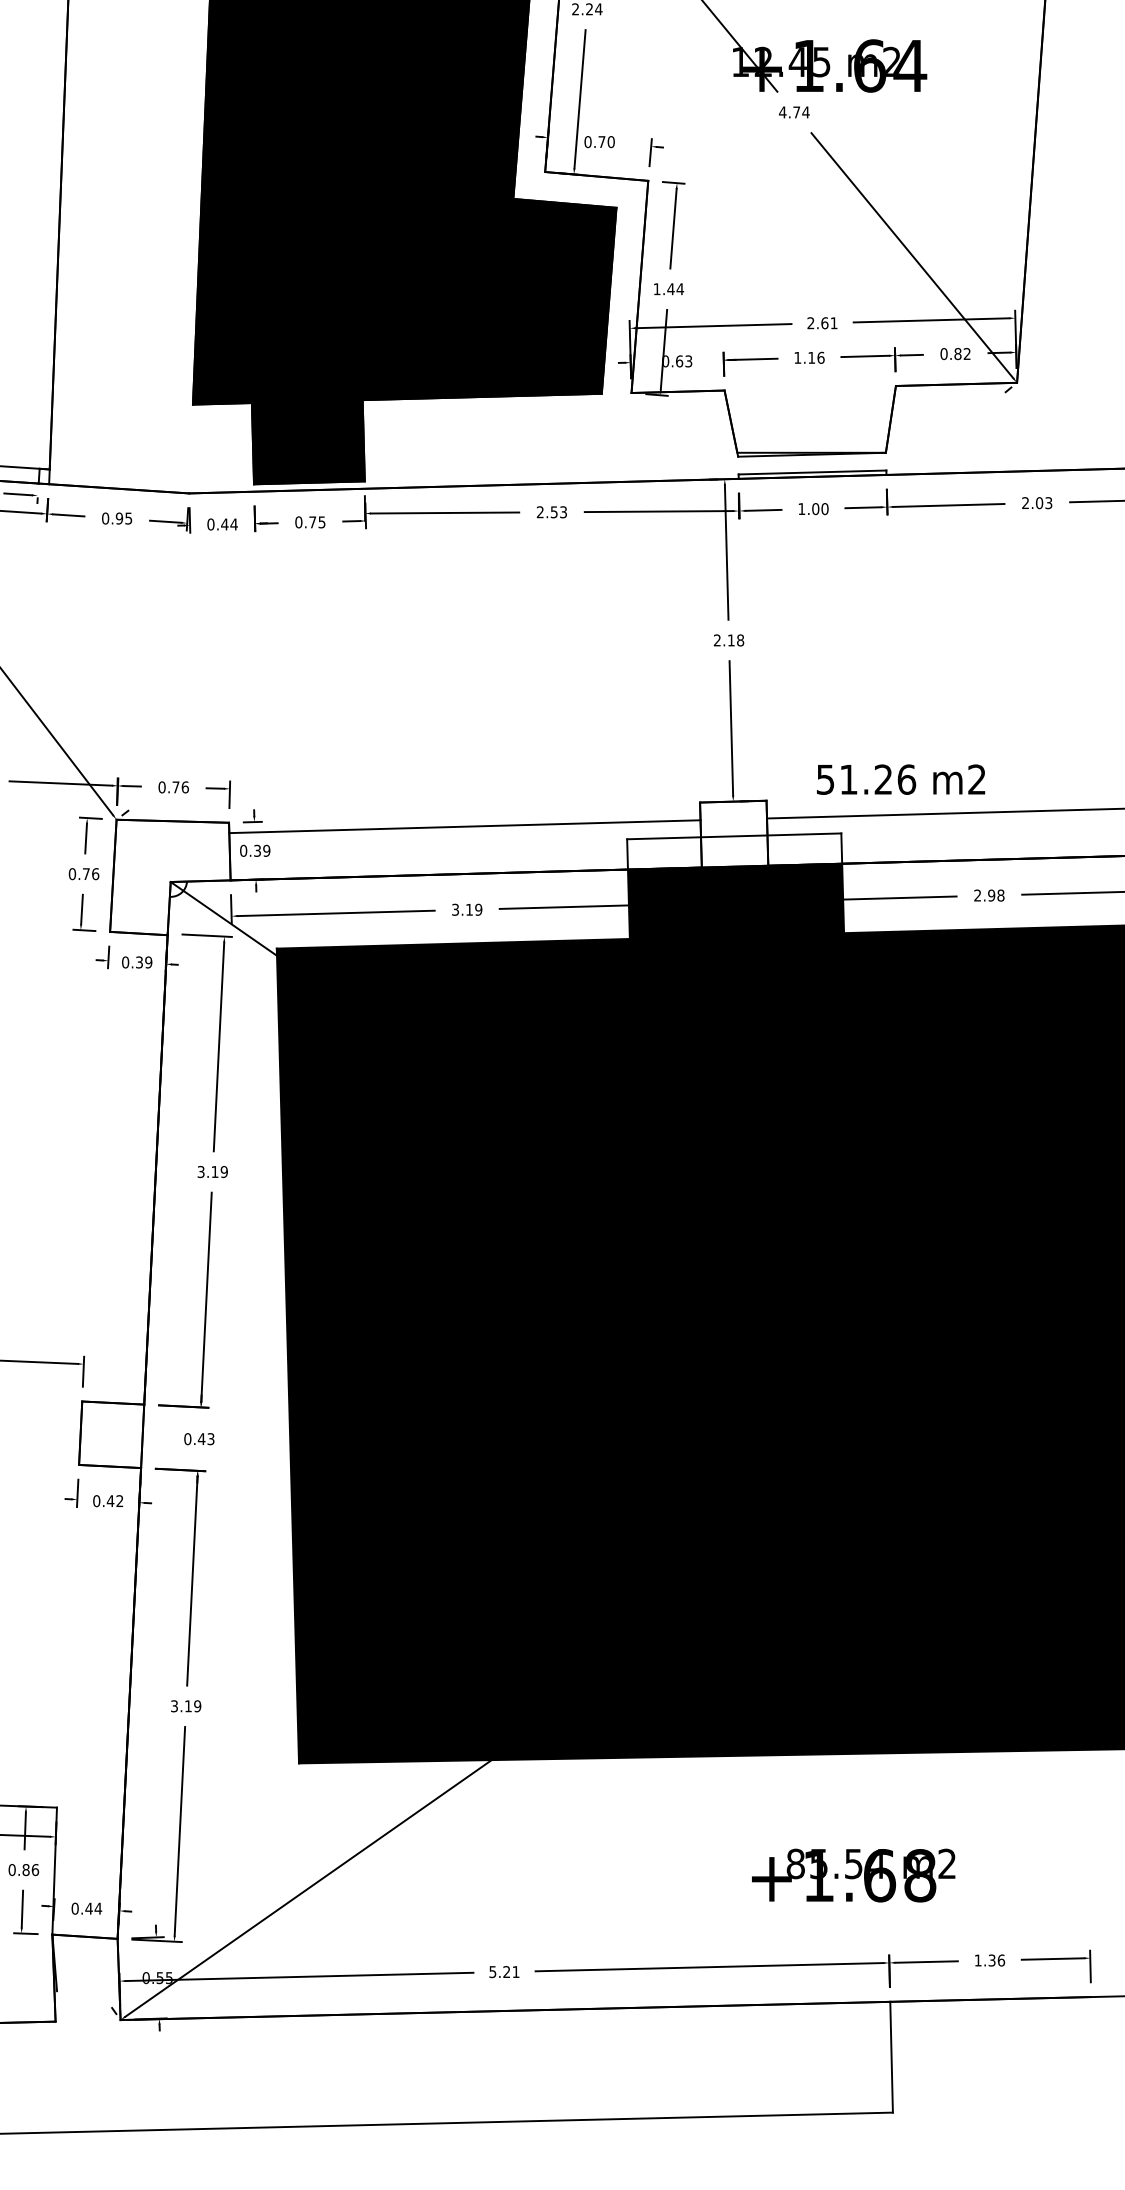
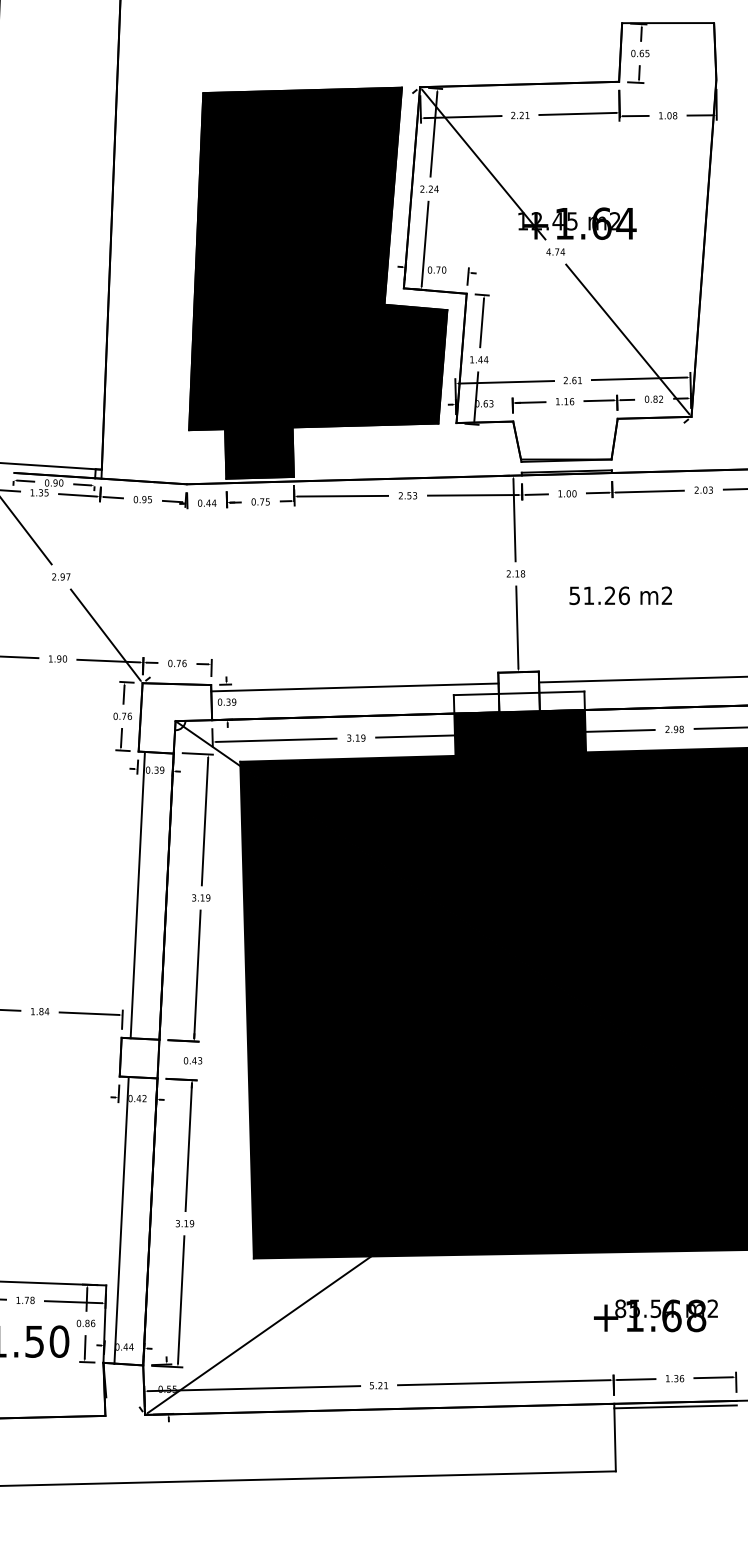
text: (900, 779) -> (620, 595), moved
line: (108, 1166) -> (137, 894), added
line: (81, 1701) -> (121, 1220), added
text: (852, 1874) -> (655, 1315), moved
line: (990, 2006) -> (675, 1406), added

